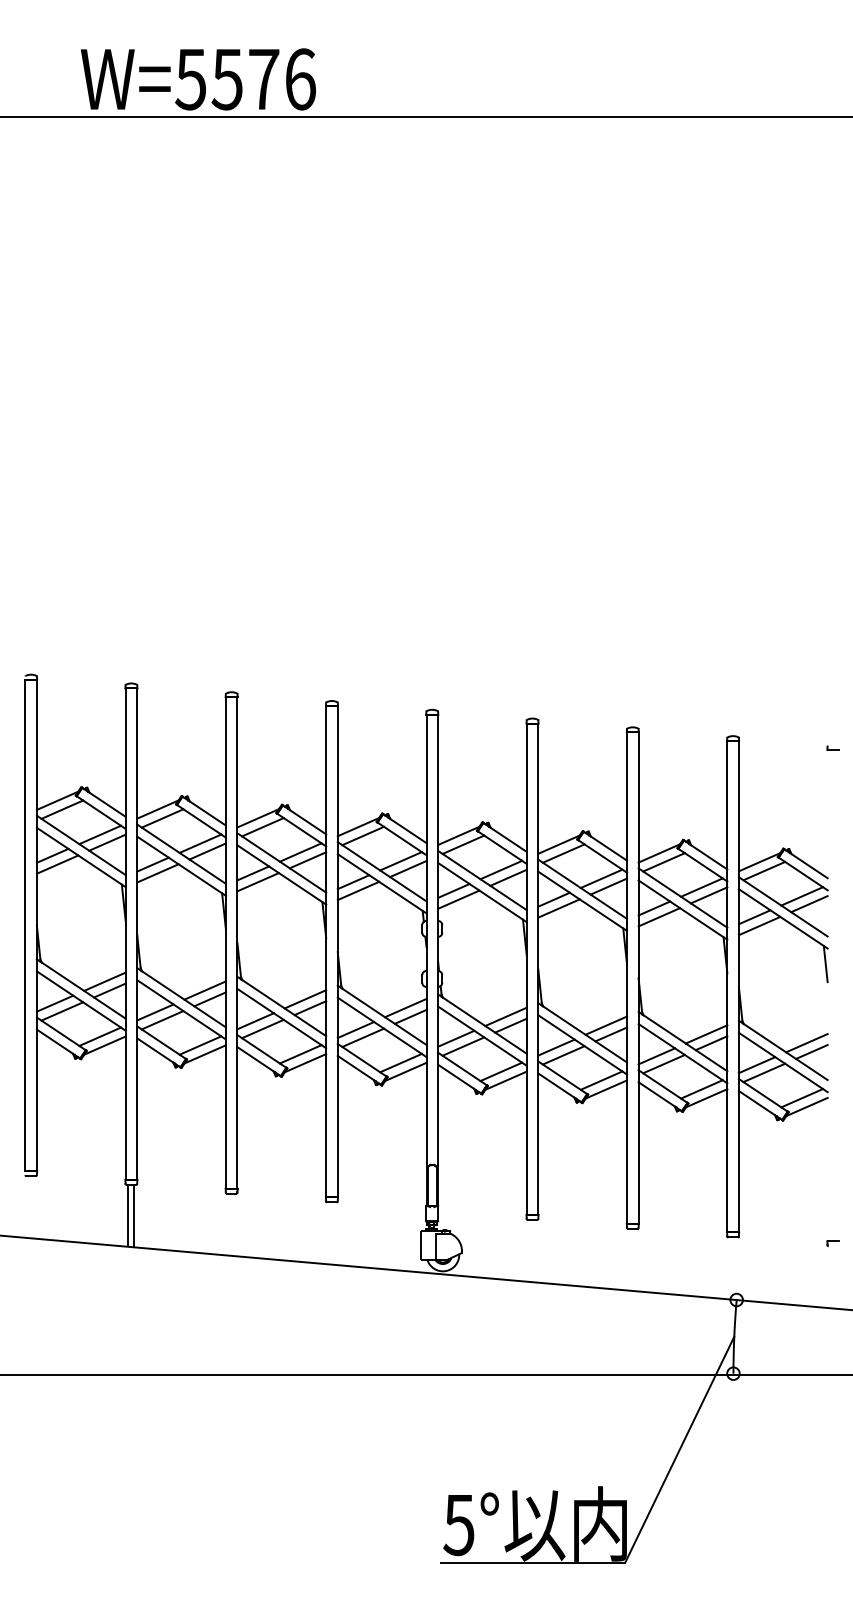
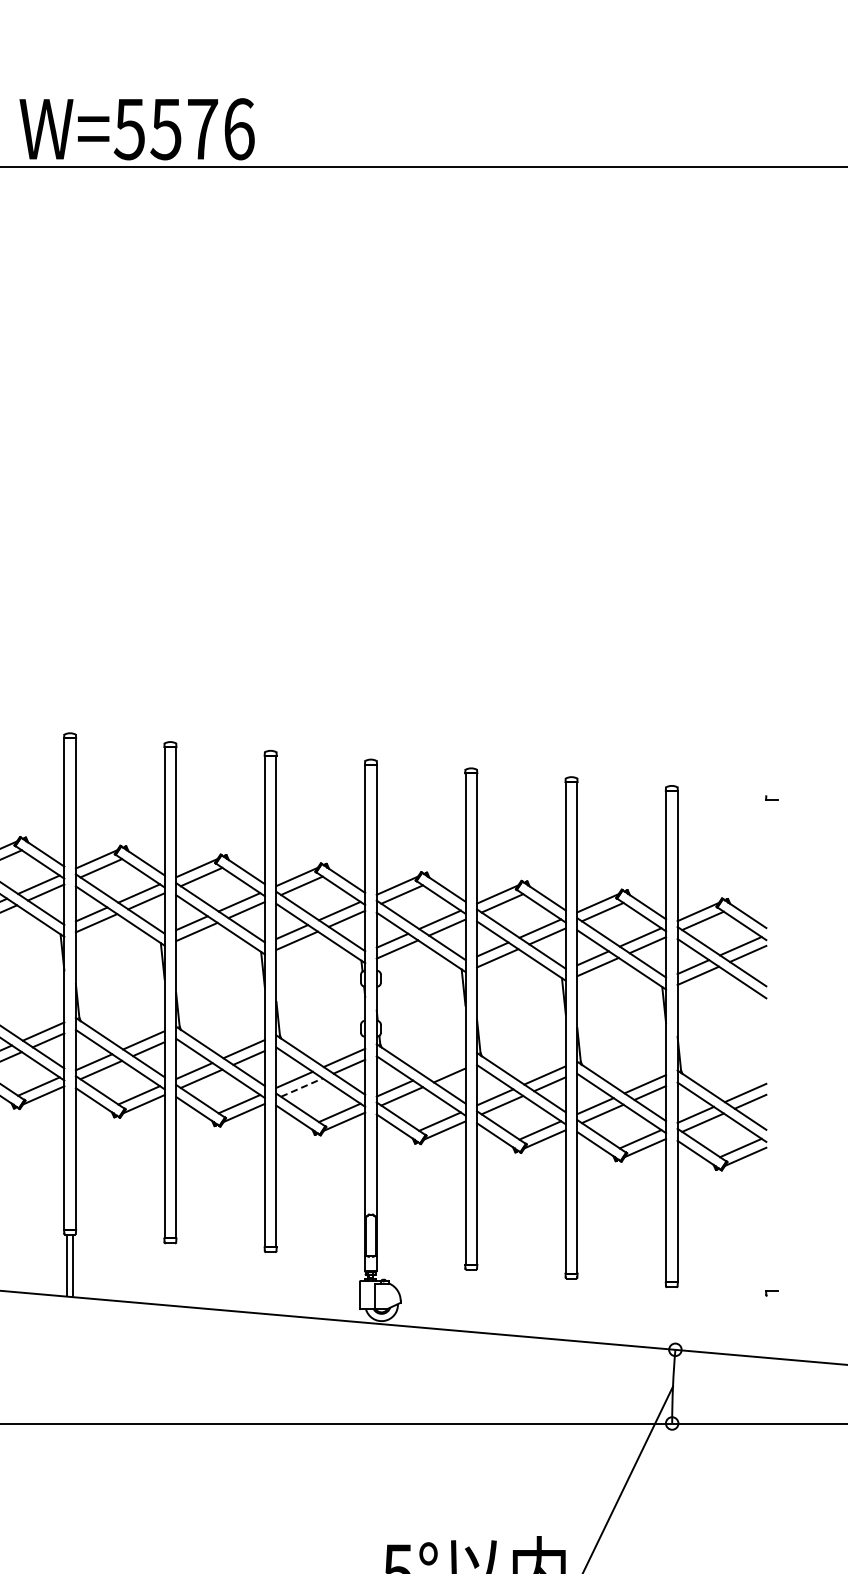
line: (825, 964) -> (764, 1014), removed
line: (505, 1016) -> (444, 1066), removed
line: (363, 1037) -> (302, 1087), solid -> dashed

